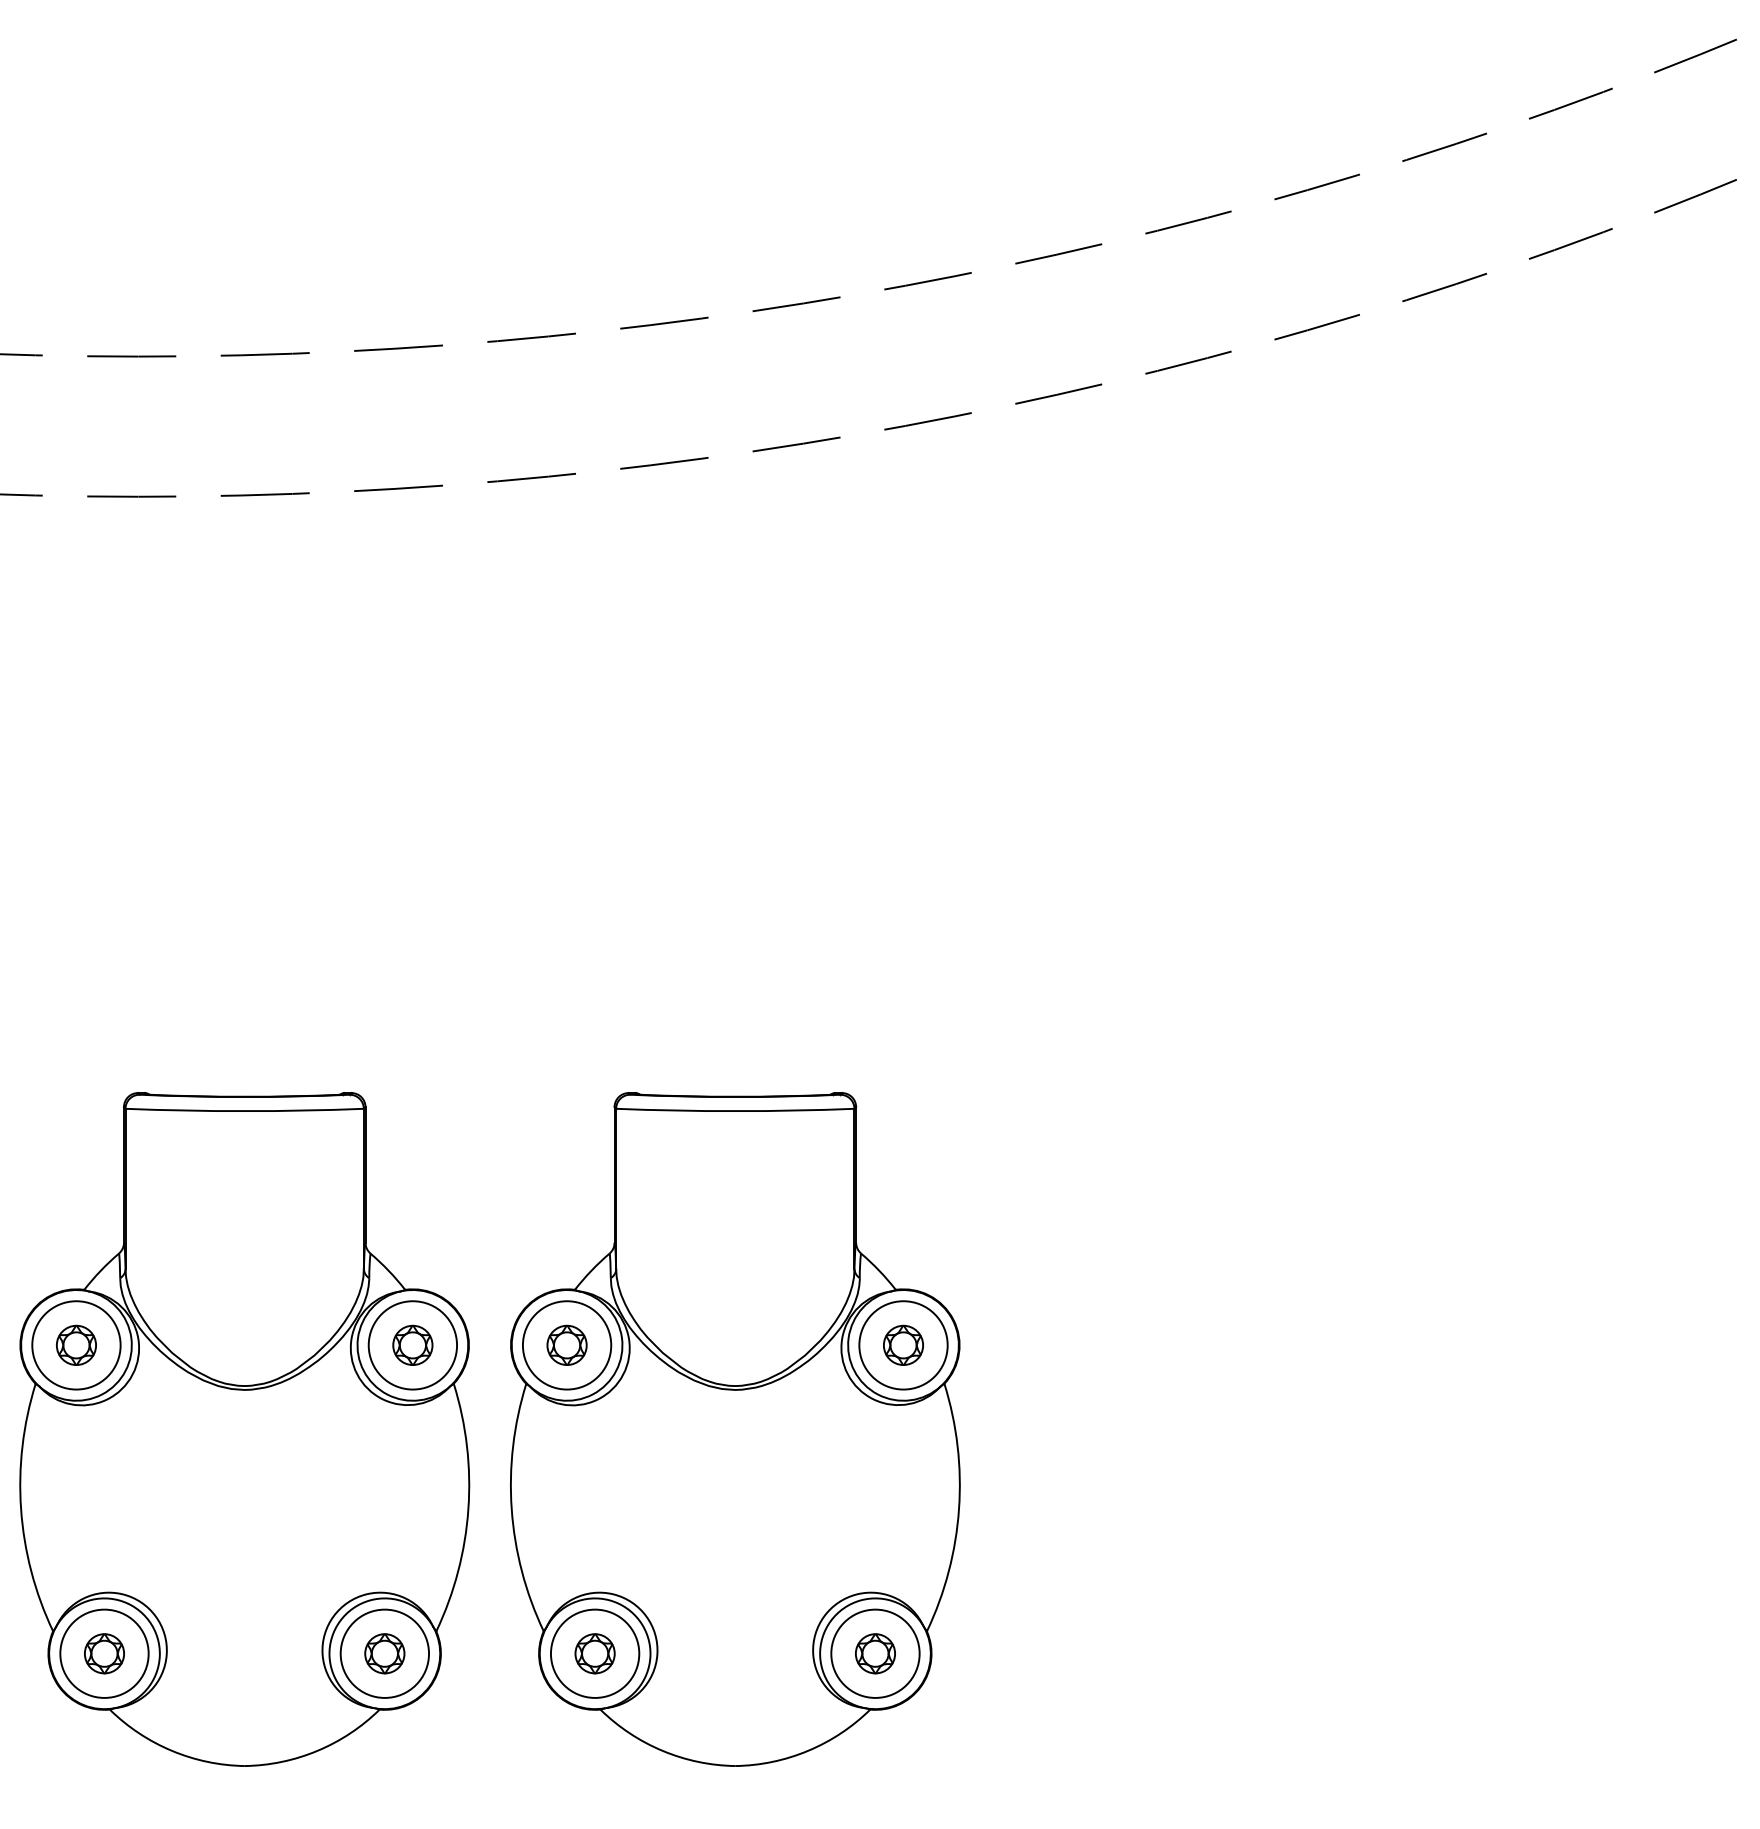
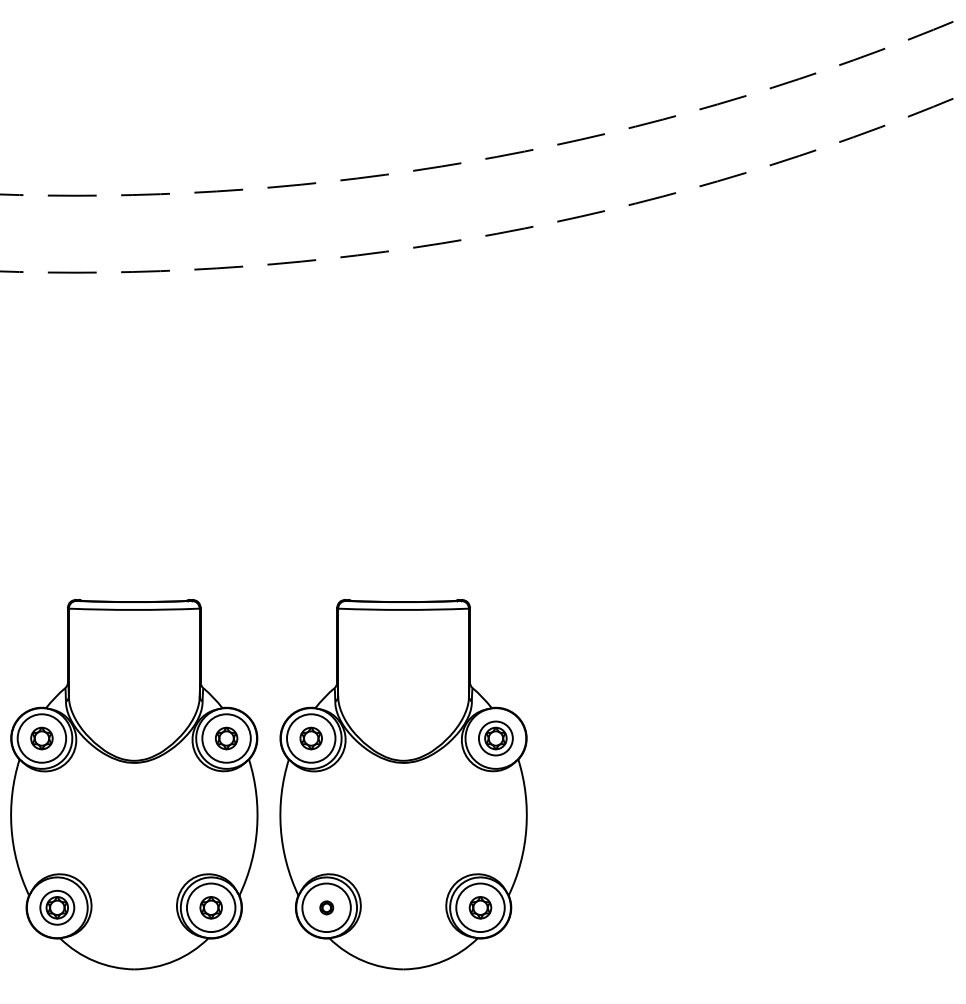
circle: (902, 1345) -> (495, 738), size x0.7
circle: (104, 1653) -> (57, 907), size x0.7
part: (594, 1653) -> (326, 907), size x0.6

